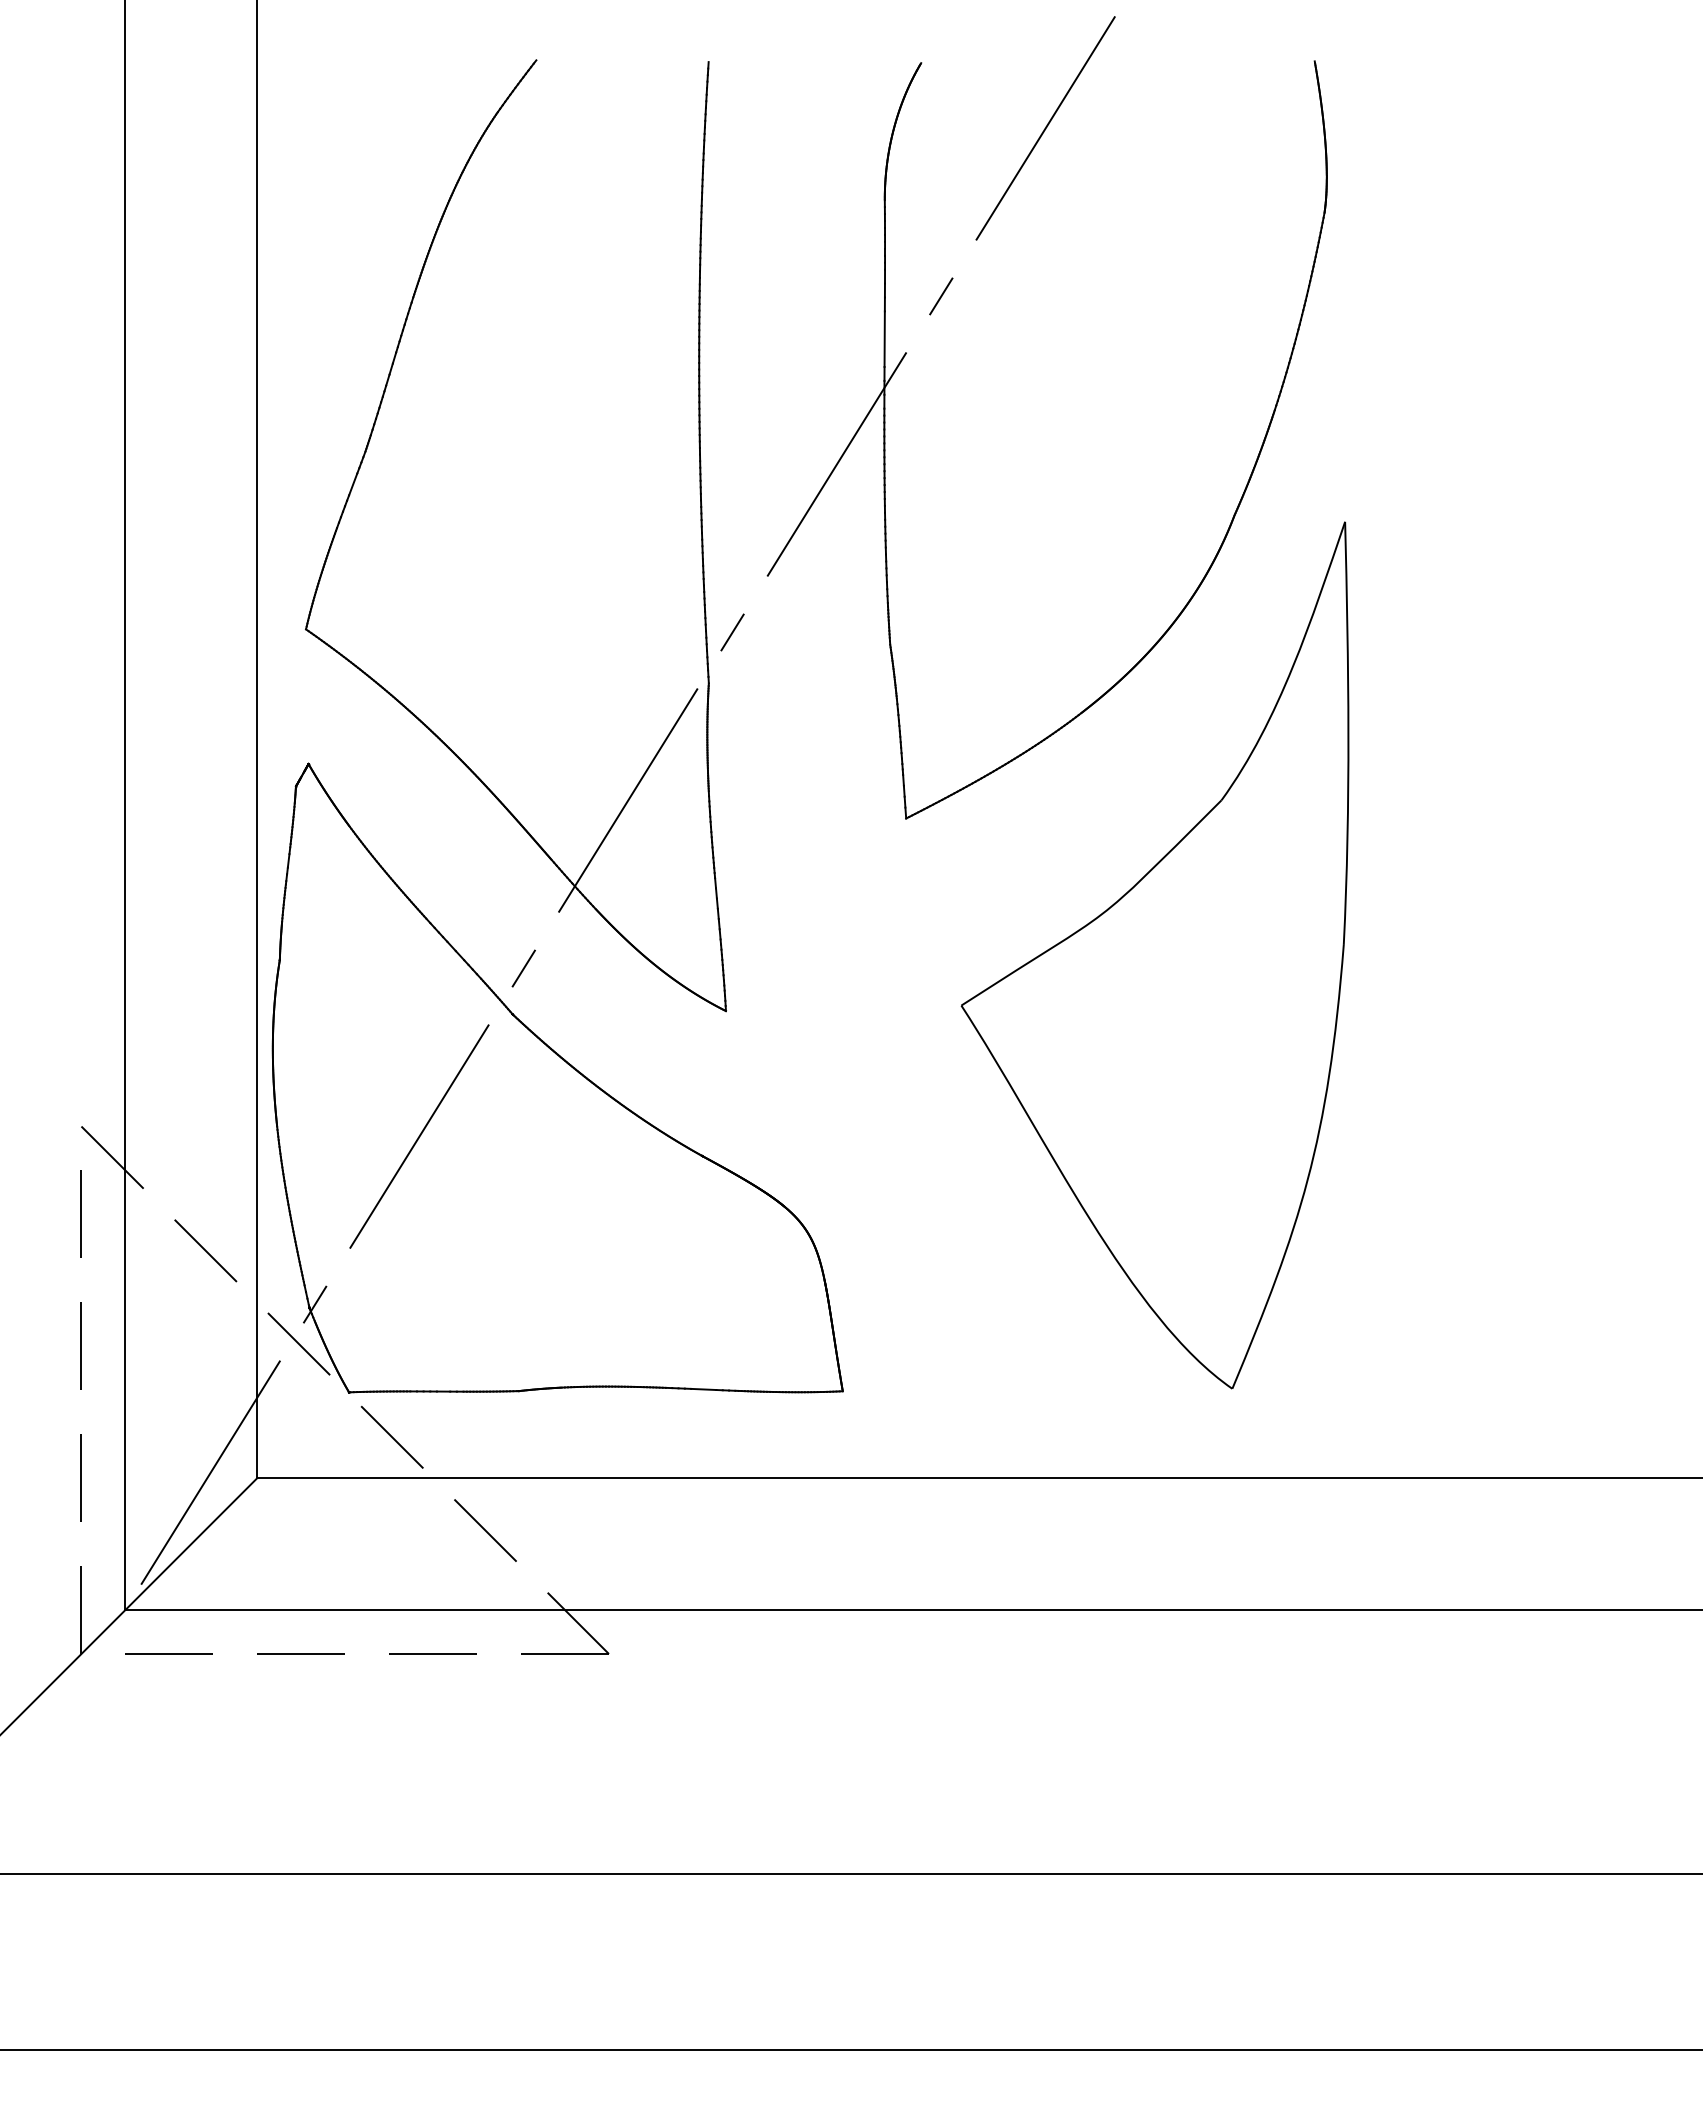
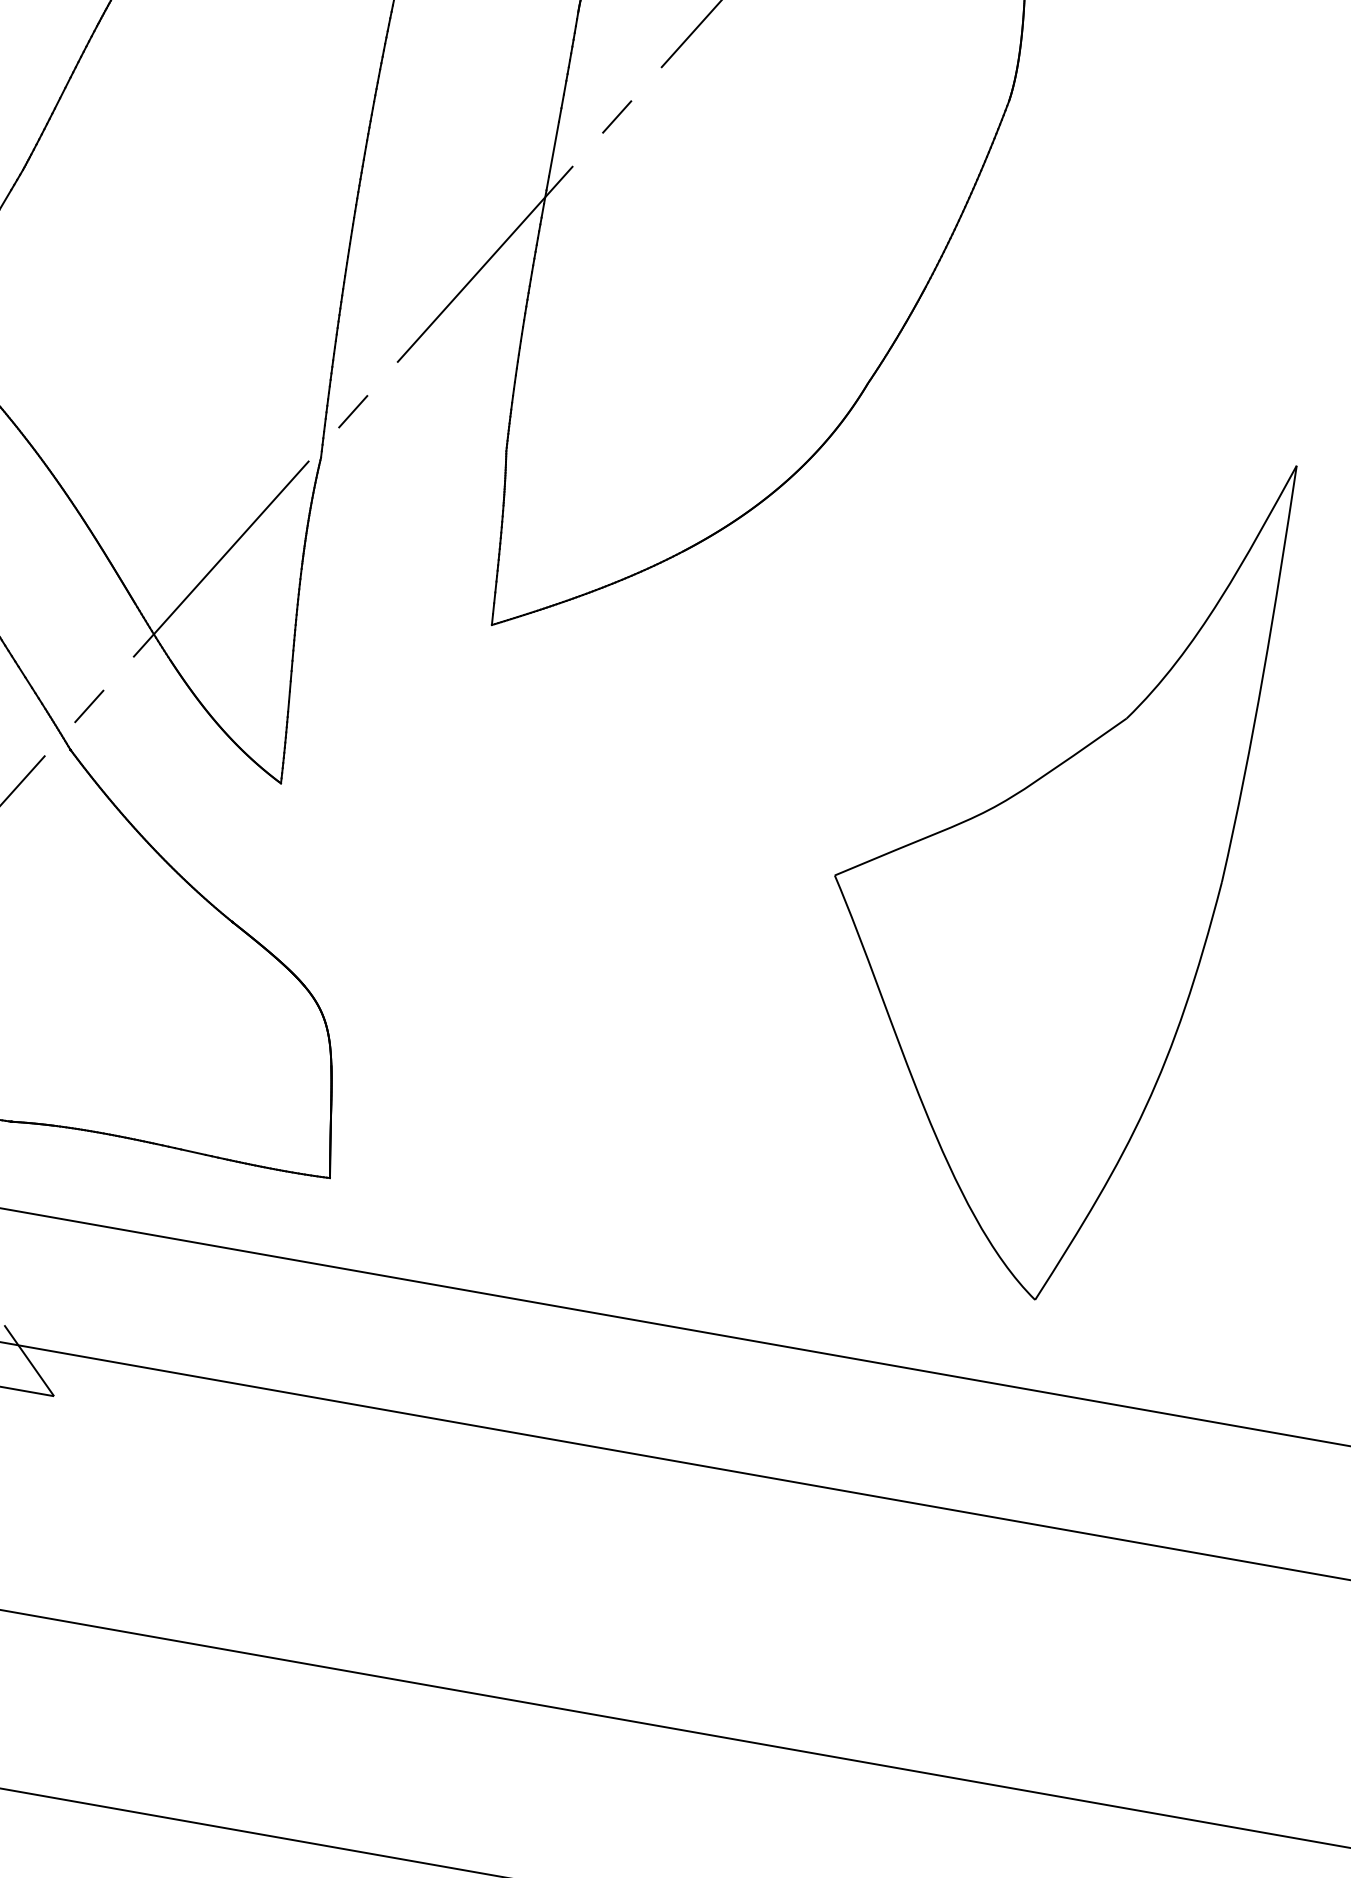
part: (1154, 955) -> (1033, 859), moved

